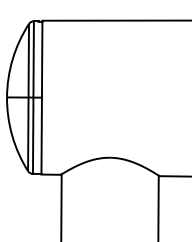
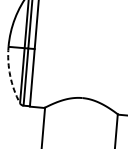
arc: (12, 135) -> (10, 75), solid -> dashed

